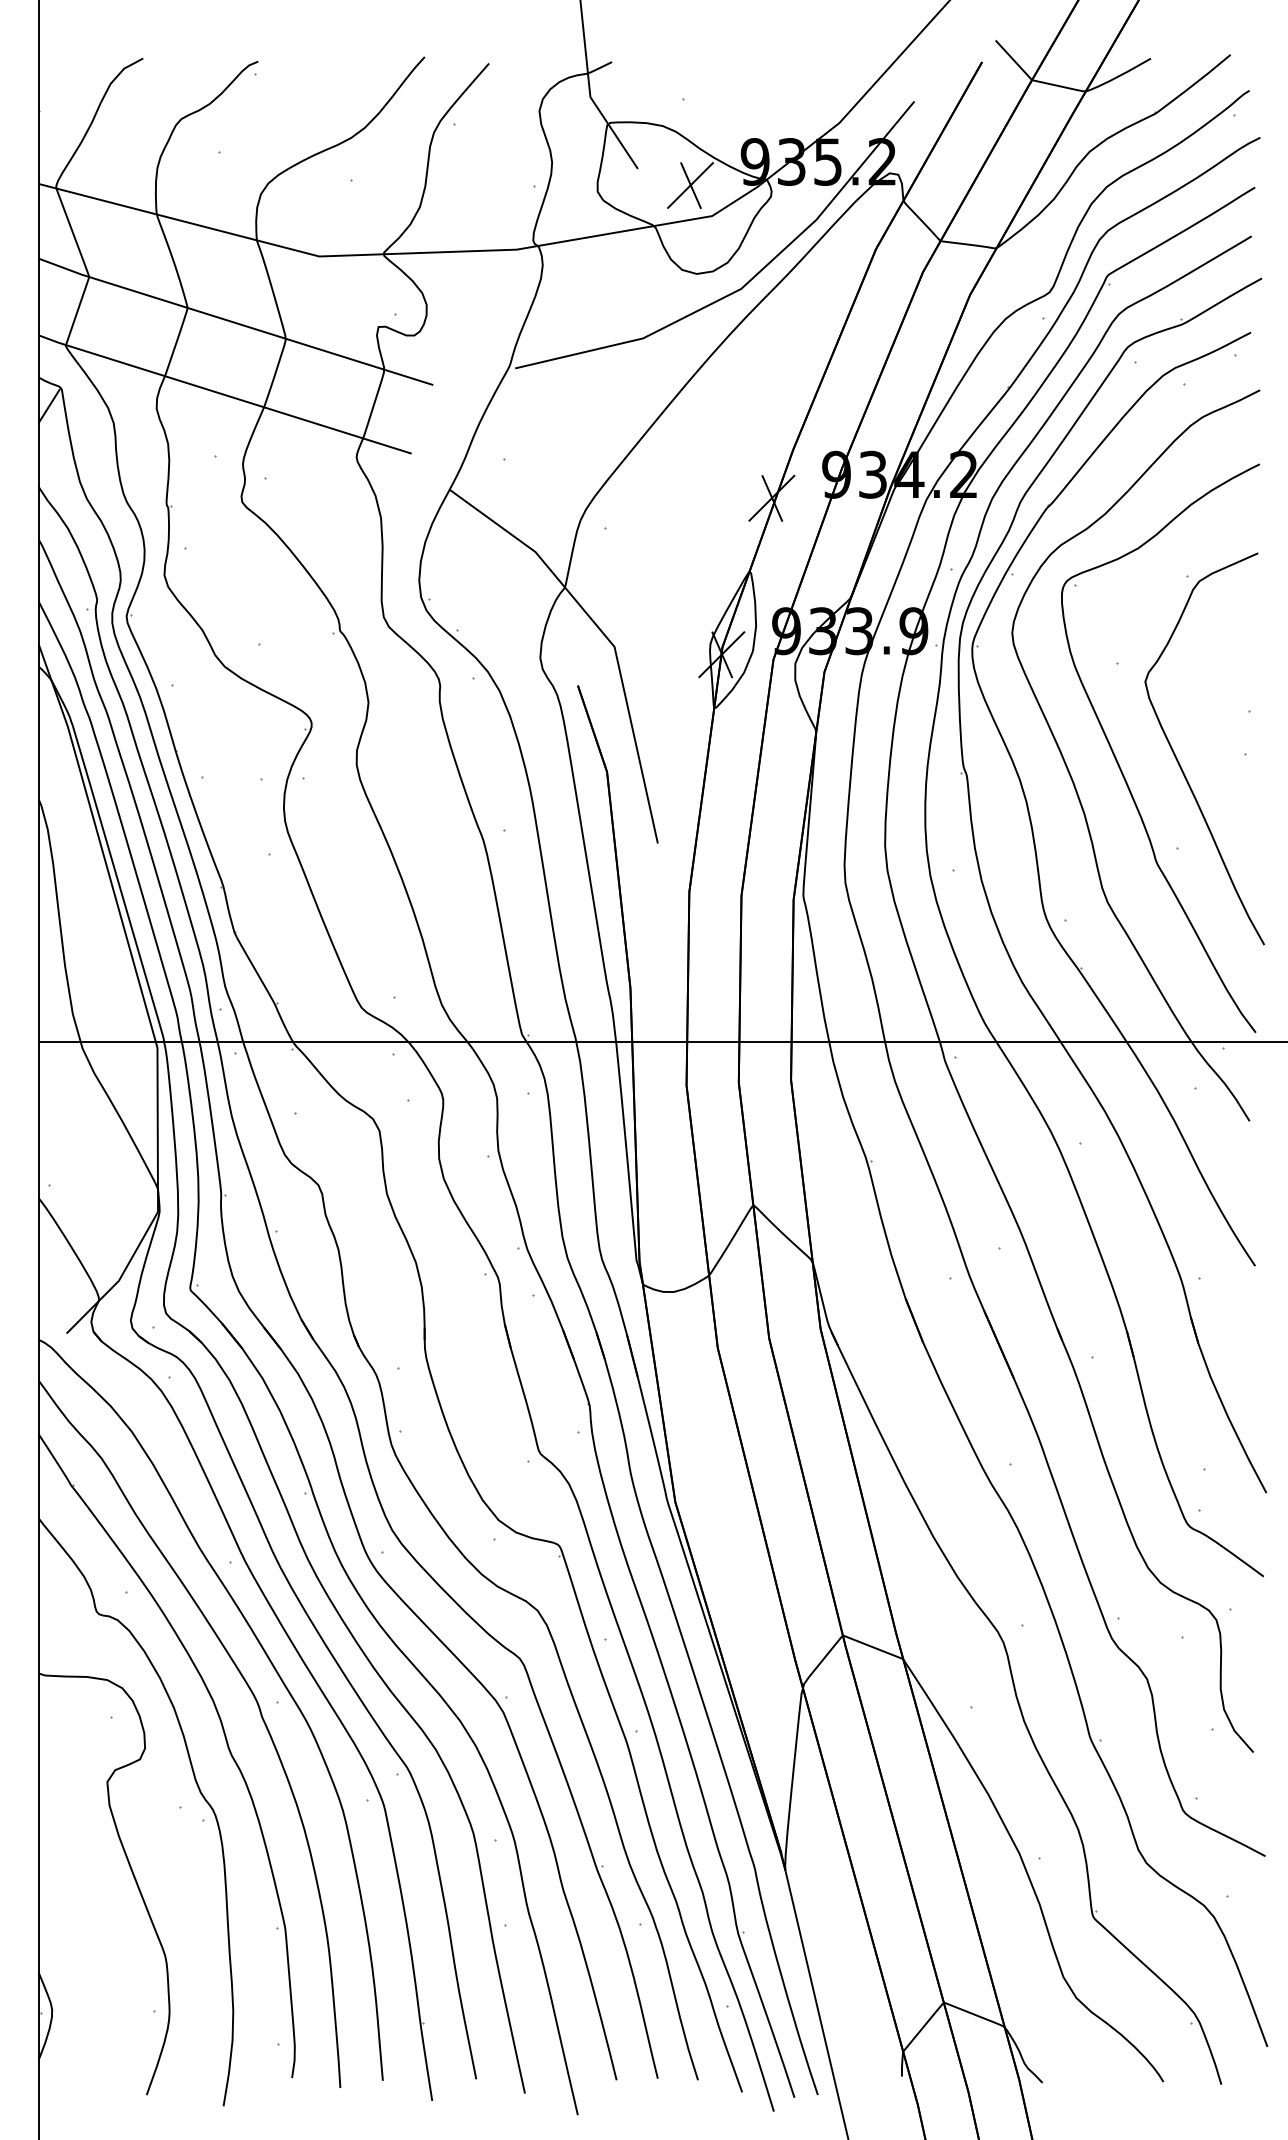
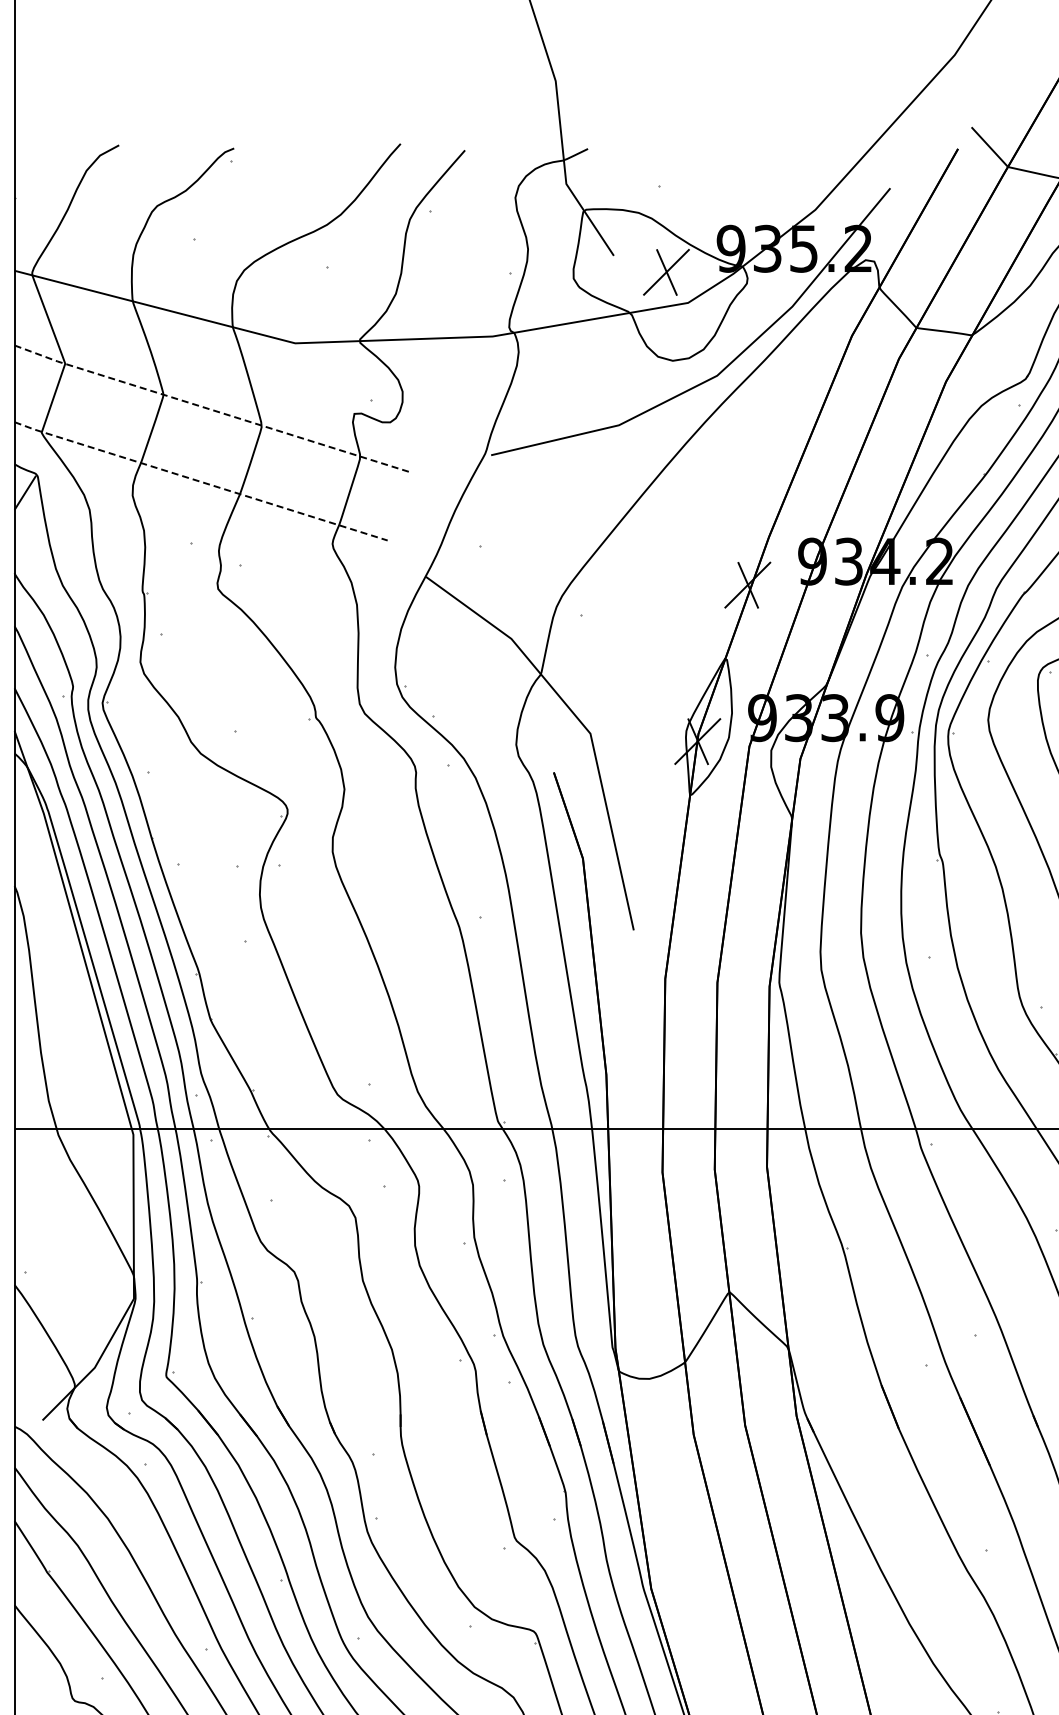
line: (235, 322) -> (211, 409), solid -> dashed
line: (224, 394) -> (200, 481), solid -> dashed

